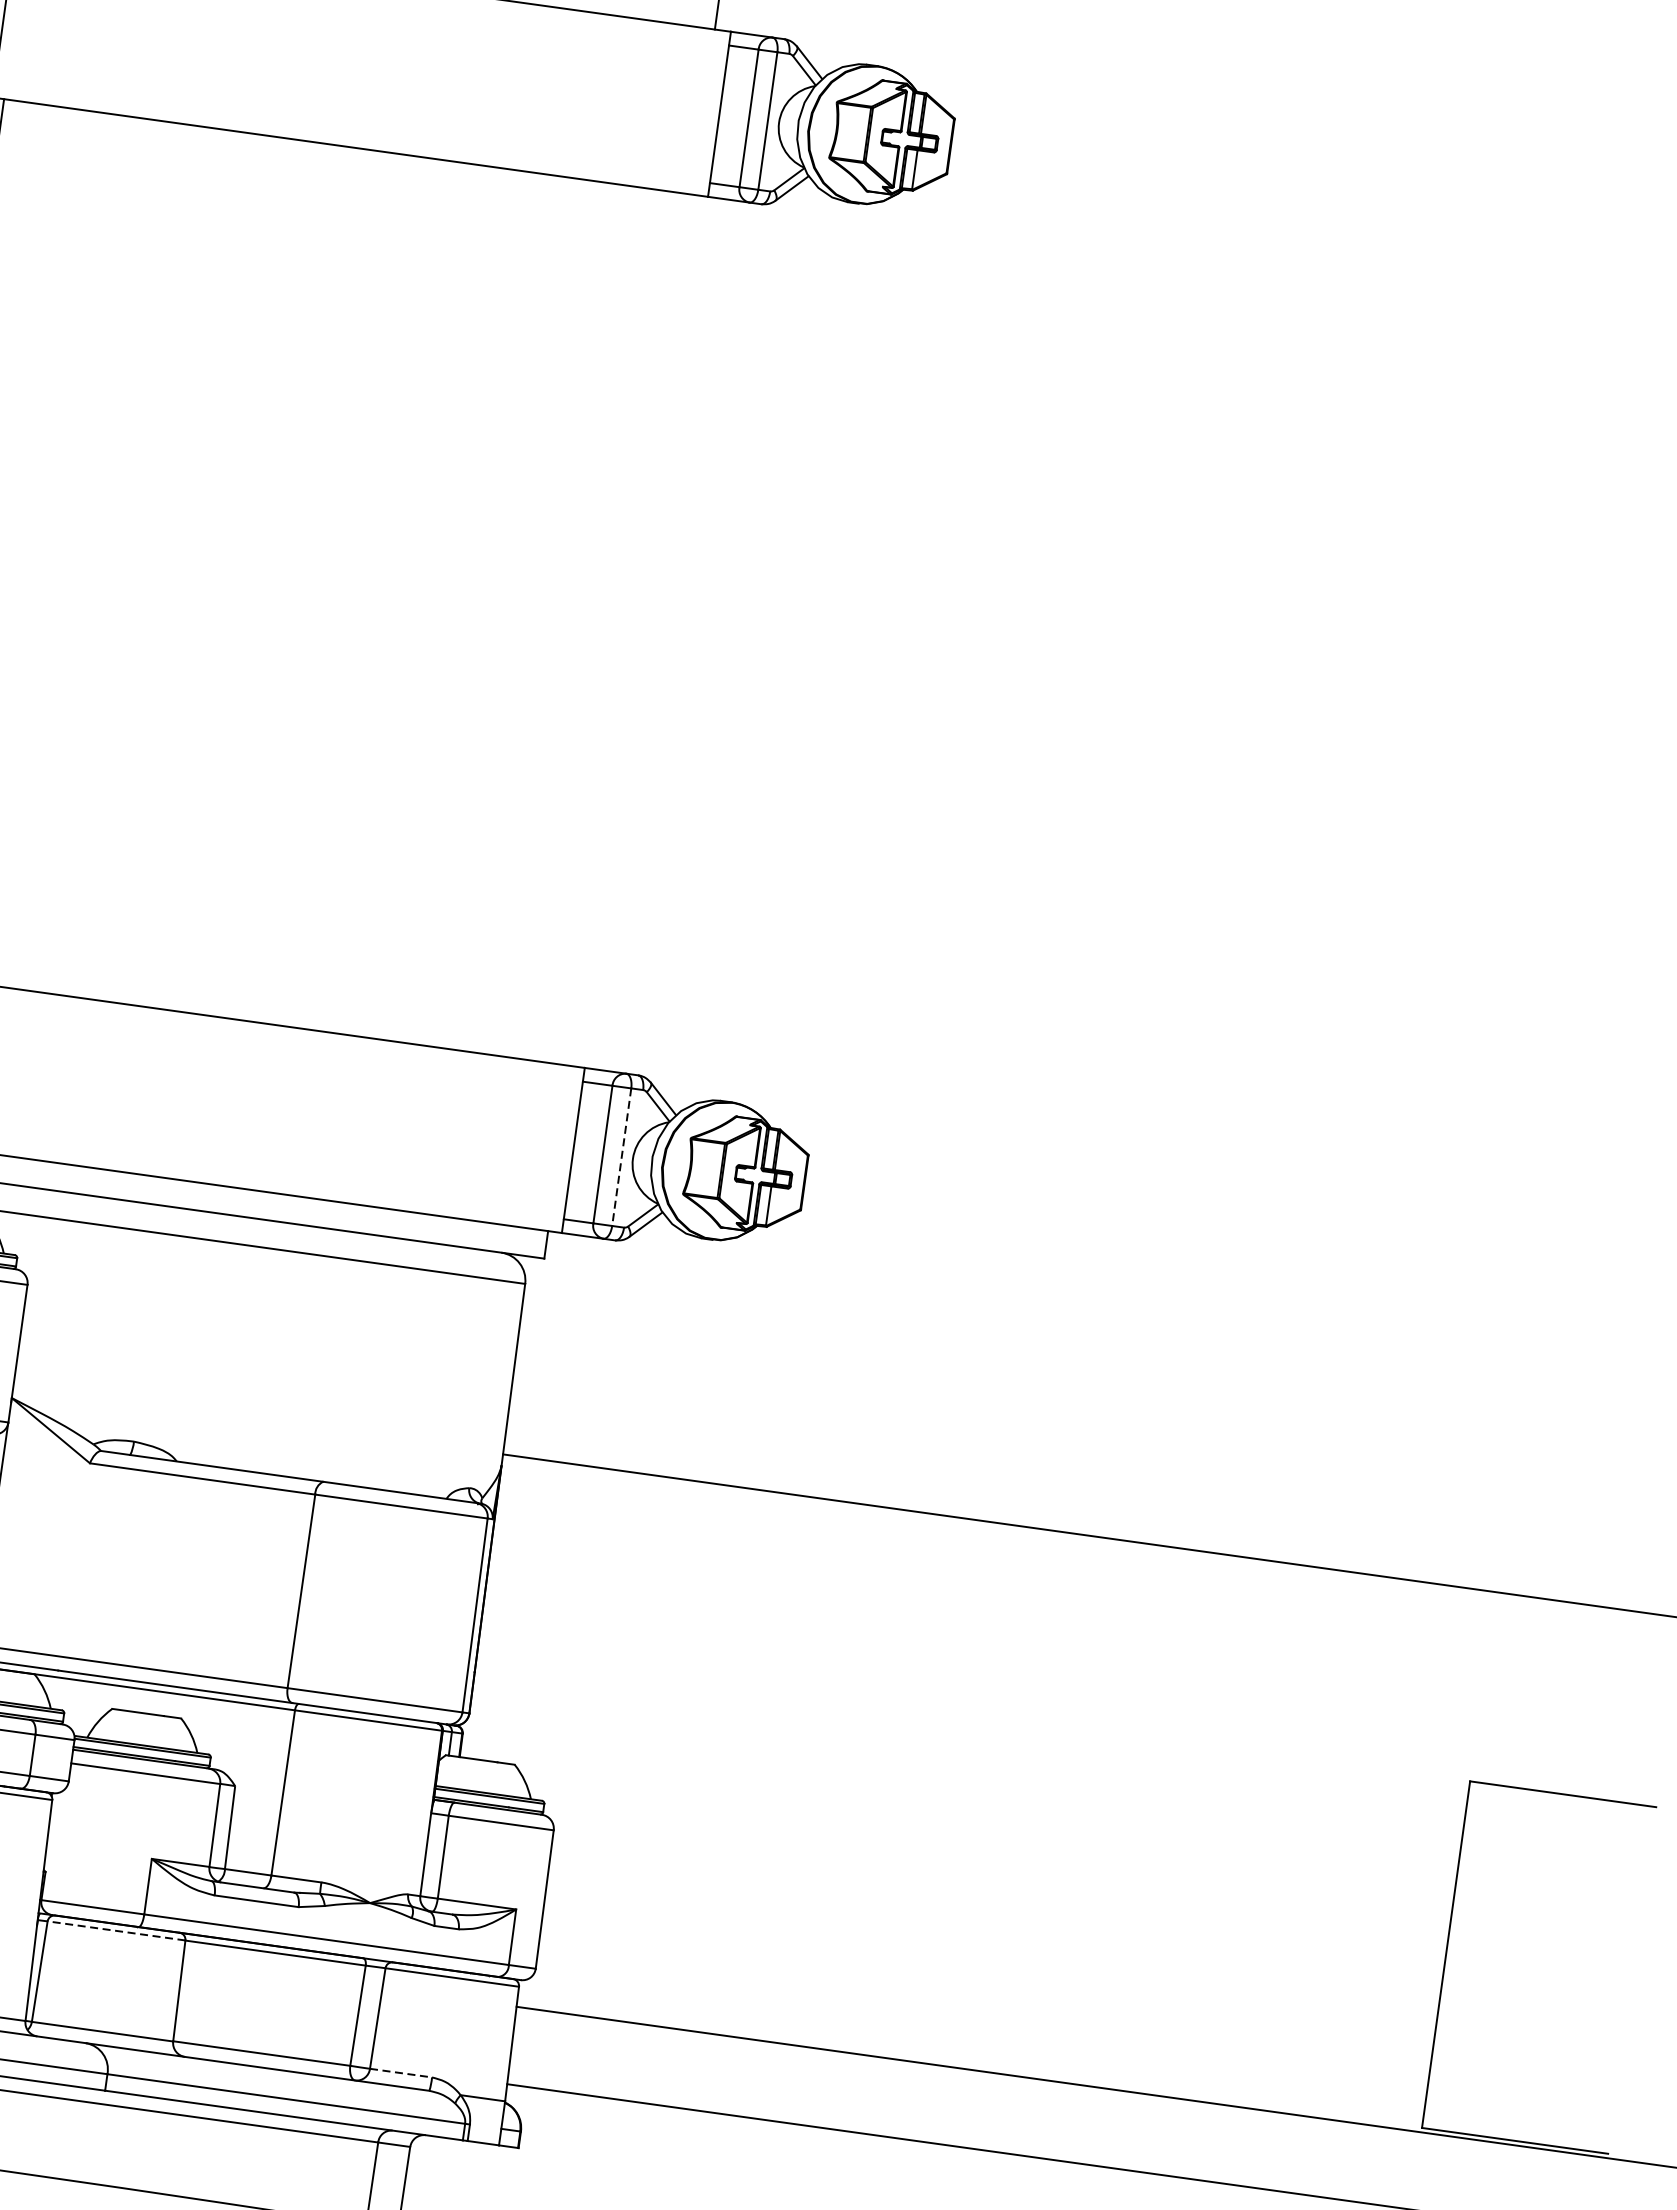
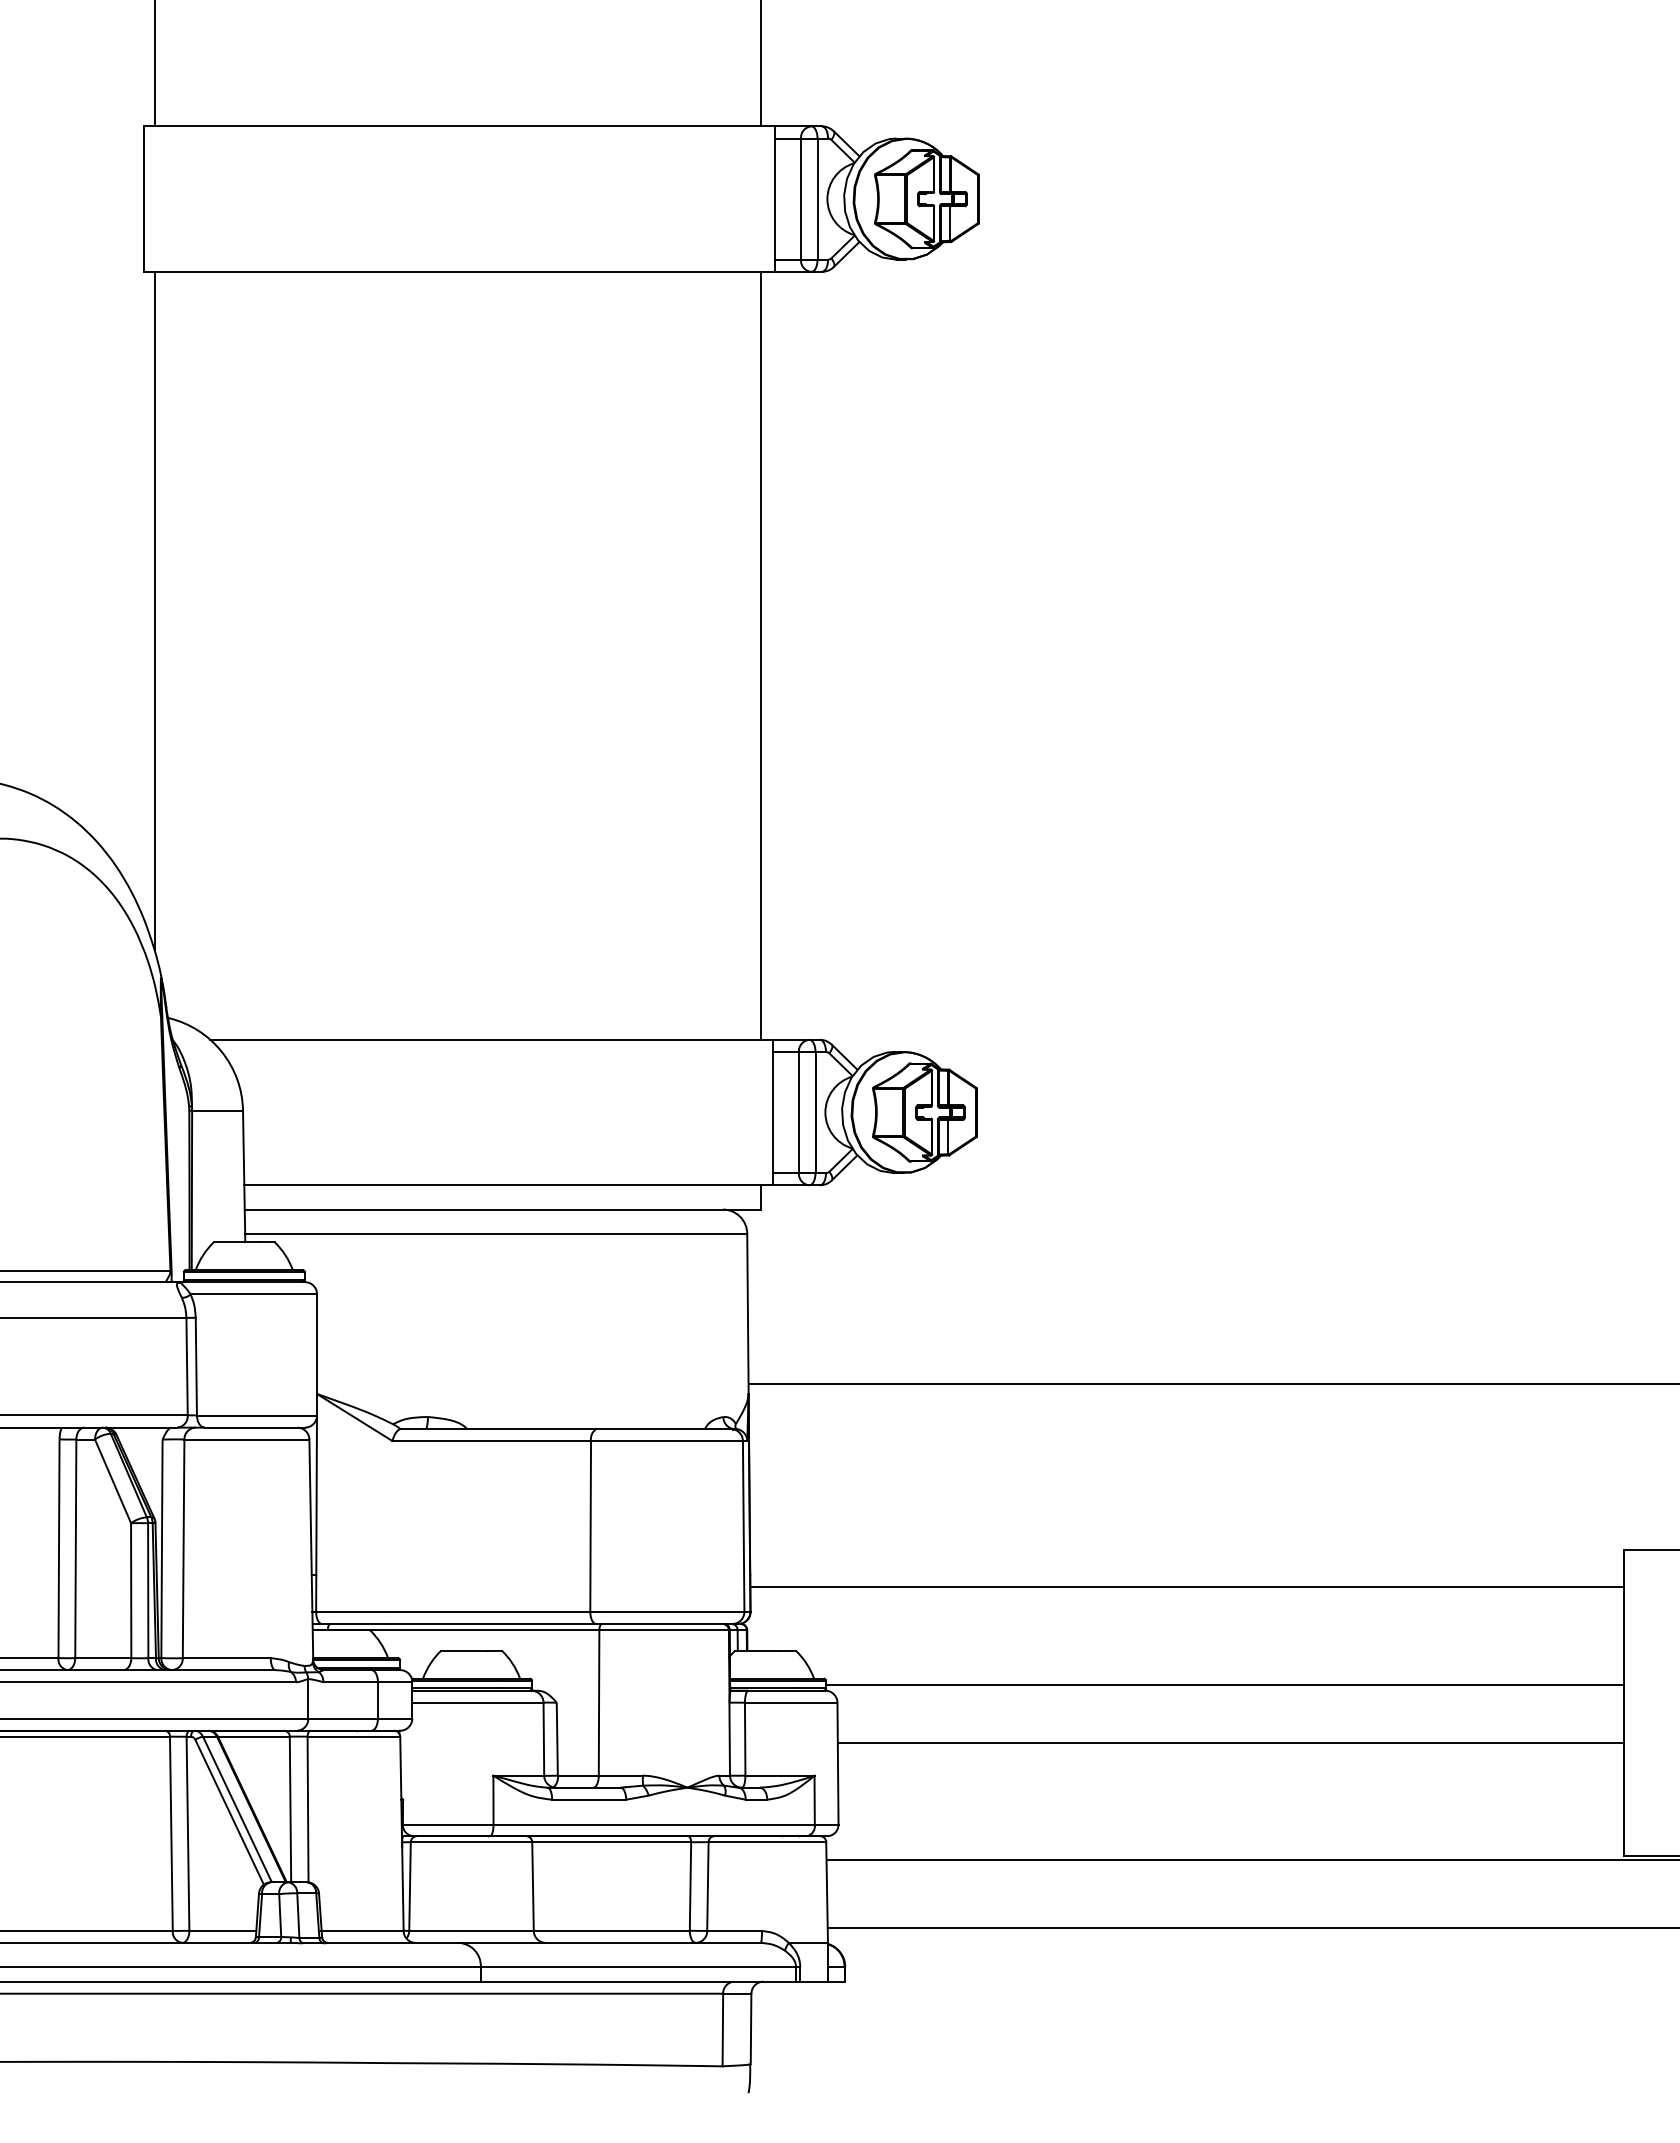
line: (631, 629) -> (760, 655), added
line: (621, 1157) -> (815, 1112), dashed -> solid
line: (968, 1753) -> (1186, 1586), added
line: (995, 1870) -> (1224, 1684), added
line: (116, 1931) -> (471, 1842), dashed -> solid
line: (993, 1937) -> (1230, 1742), added
line: (402, 2072) -> (735, 1930), dashed -> solid

